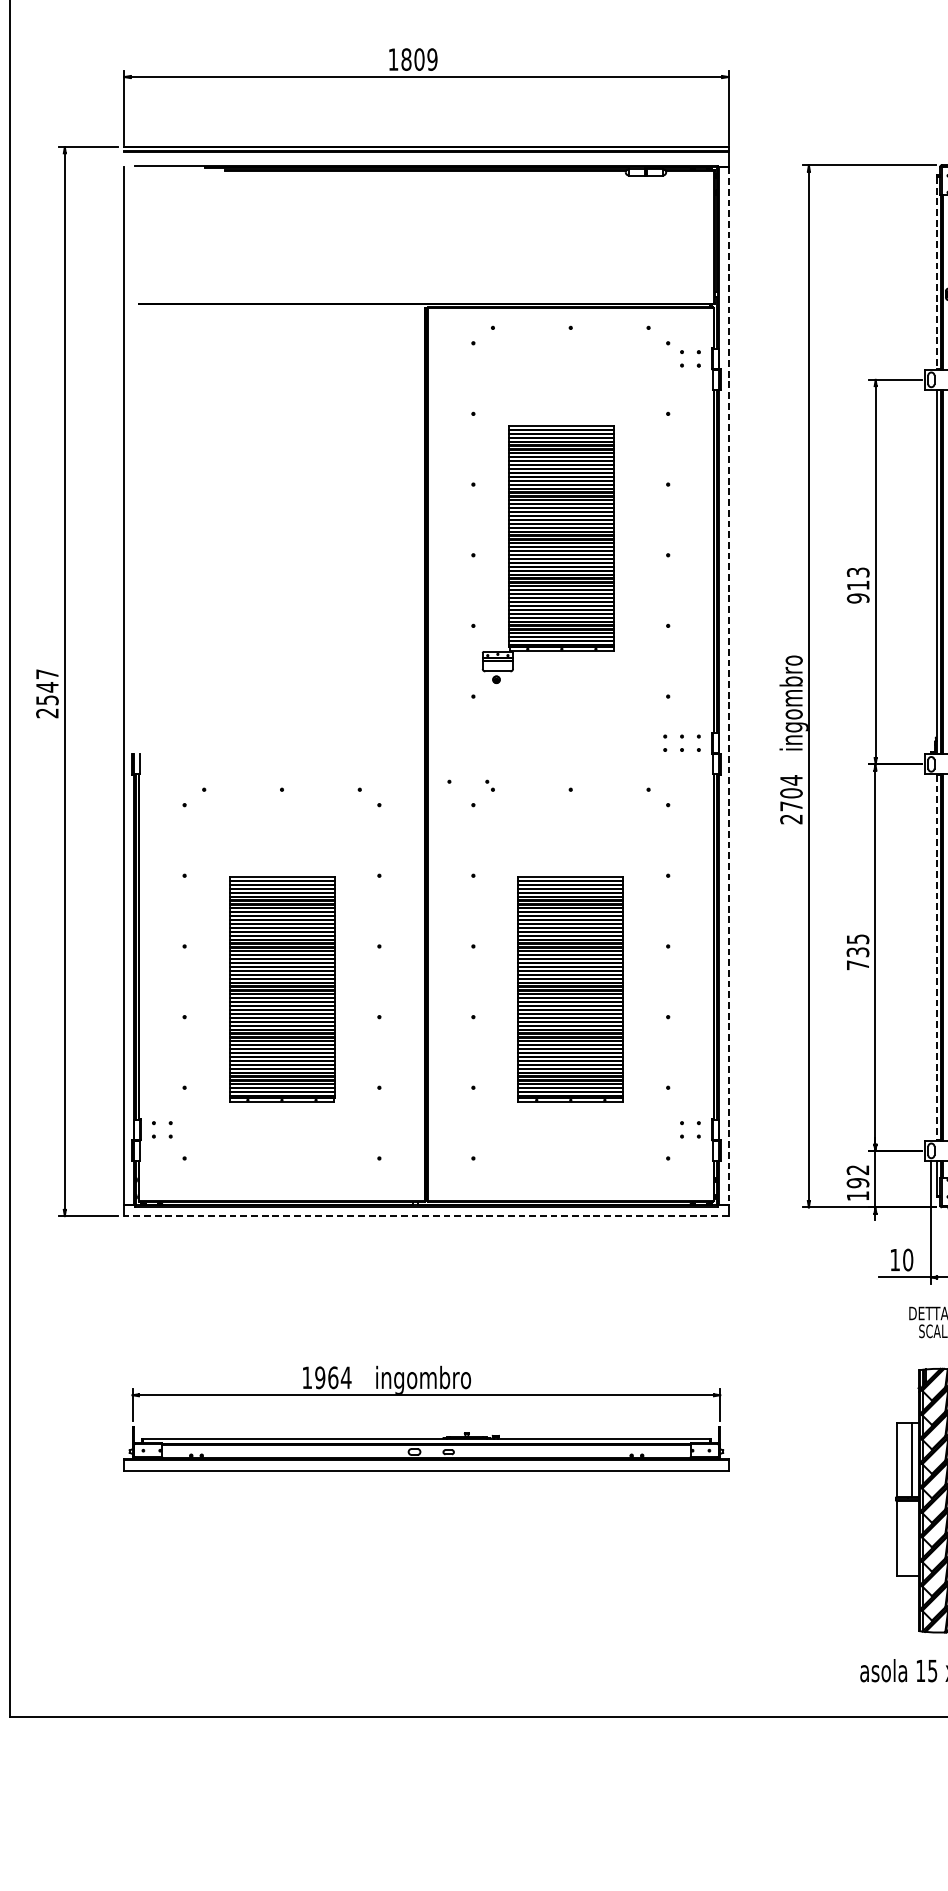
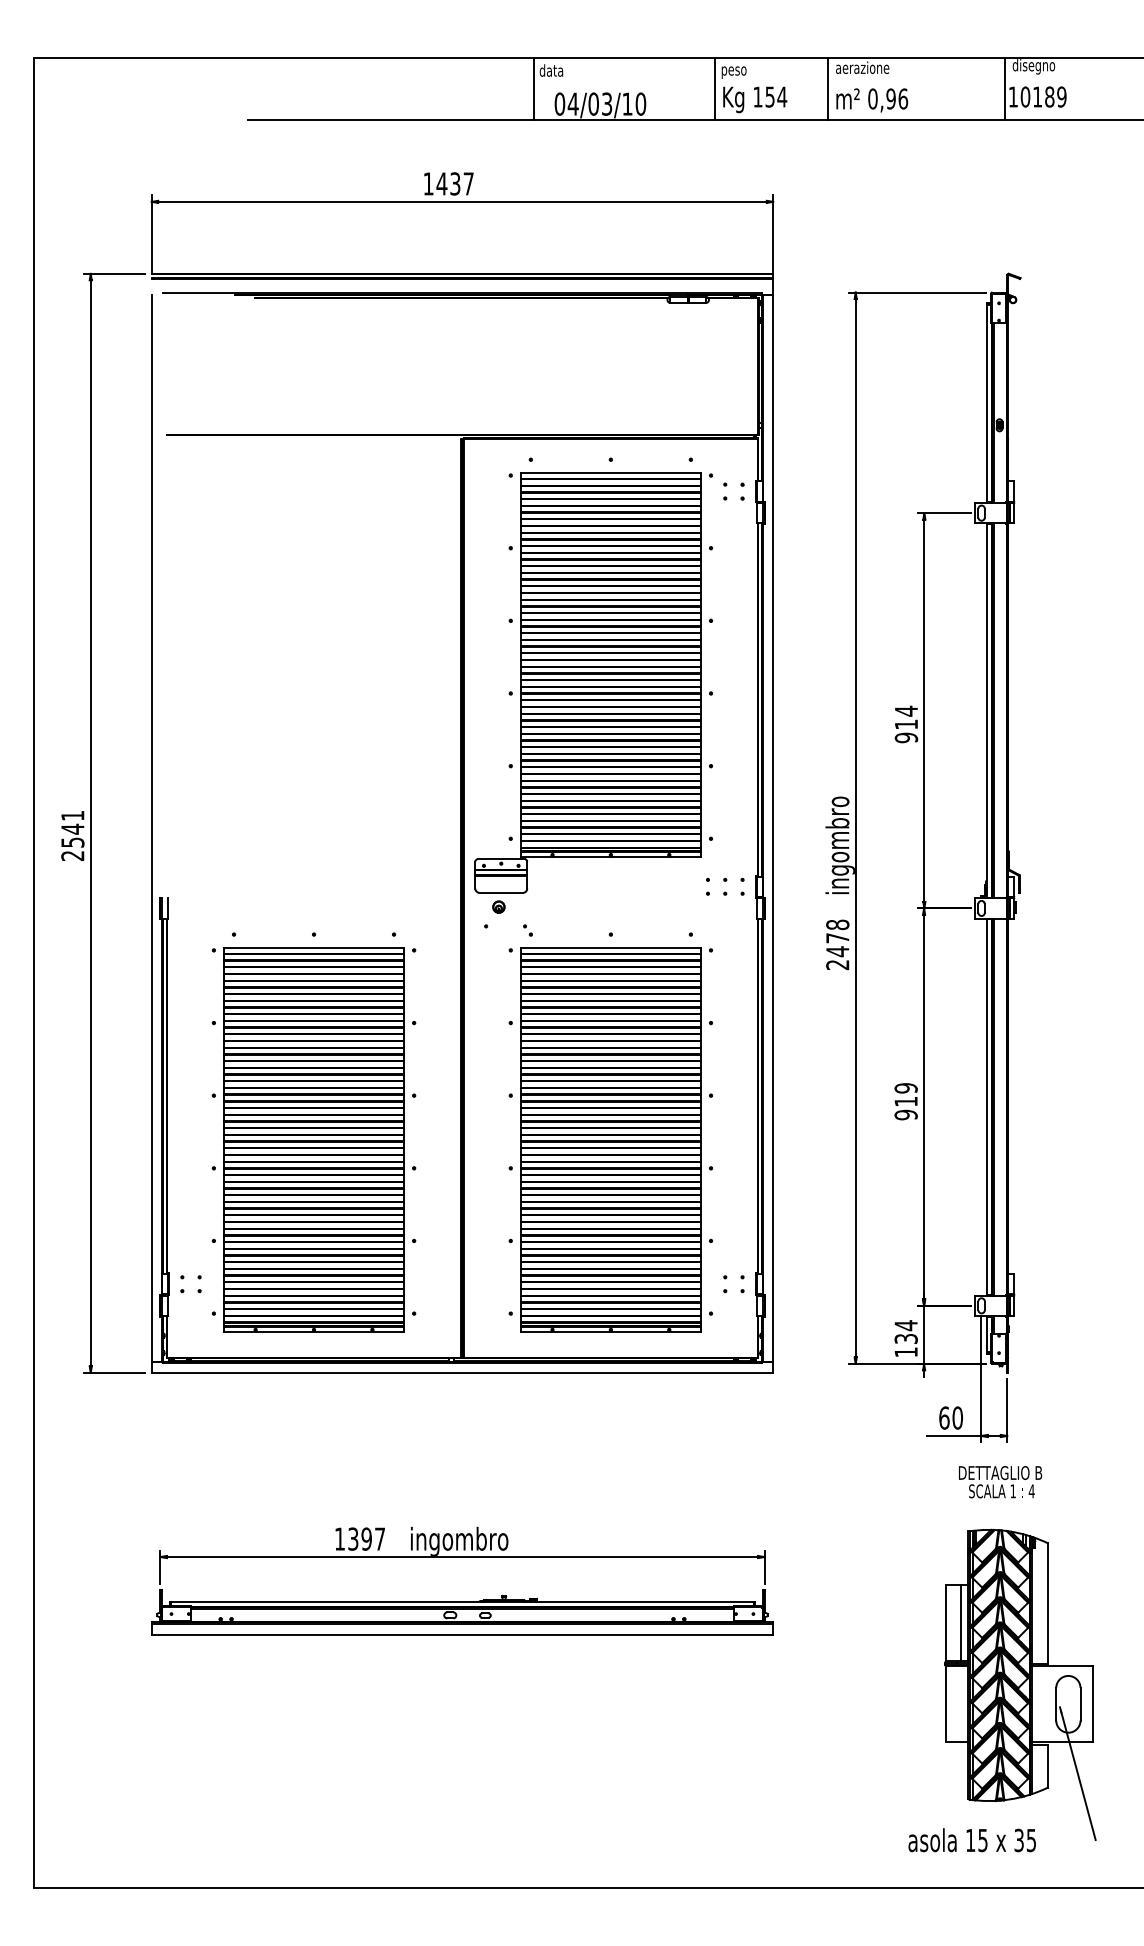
text: (418, 59) -> (454, 183), 1809 -> 1437
line: (937, 273) -> (987, 403), dashed -> solid
part: (548, 554) -> (587, 692), size x1.67
text: (858, 571) -> (906, 710), 913 -> 914
text: (47, 673) -> (72, 815), 2547 -> 2541
line: (728, 686) -> (773, 828), dashed -> solid
text: (791, 793) -> (837, 938), 2704 -> 2478
text: (857, 952) -> (905, 1101), 735 -> 919
line: (937, 957) -> (987, 1107), dashed -> solid
part: (281, 989) -> (313, 1139), size x1.67
part: (570, 989) -> (610, 1139), size x1.67
text: (857, 1176) -> (905, 1332), 192 -> 134
line: (426, 1215) -> (462, 1372), dashed -> solid
text: (895, 1259) -> (944, 1417), 10 -> 60
text: (333, 1377) -> (366, 1538), 1964 -> 1397

